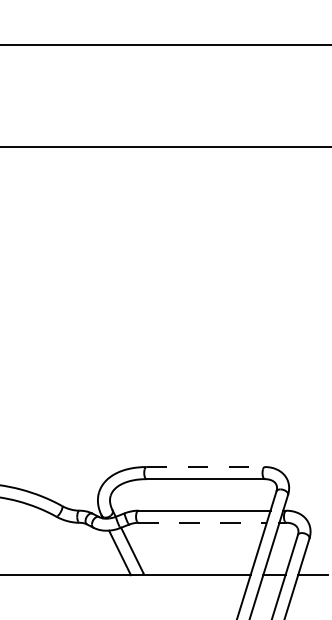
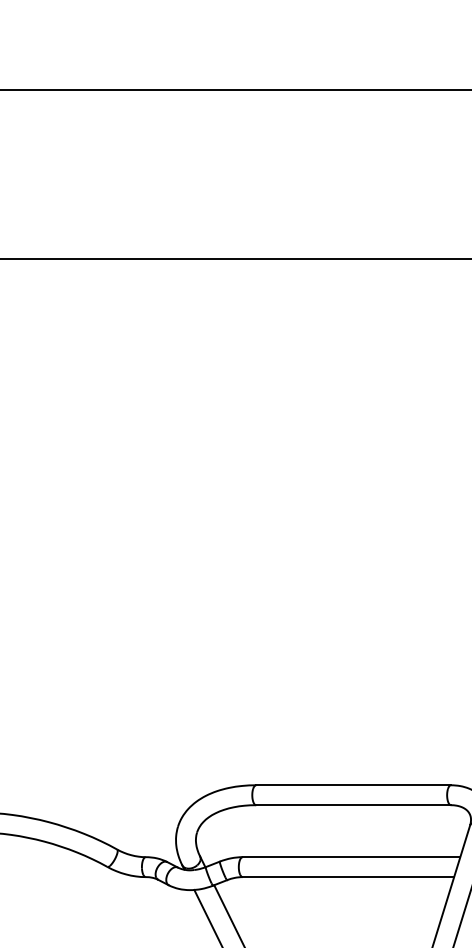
line: (206, 467) -> (354, 786), dashed -> solid
line: (203, 522) -> (349, 876), dashed -> solid

